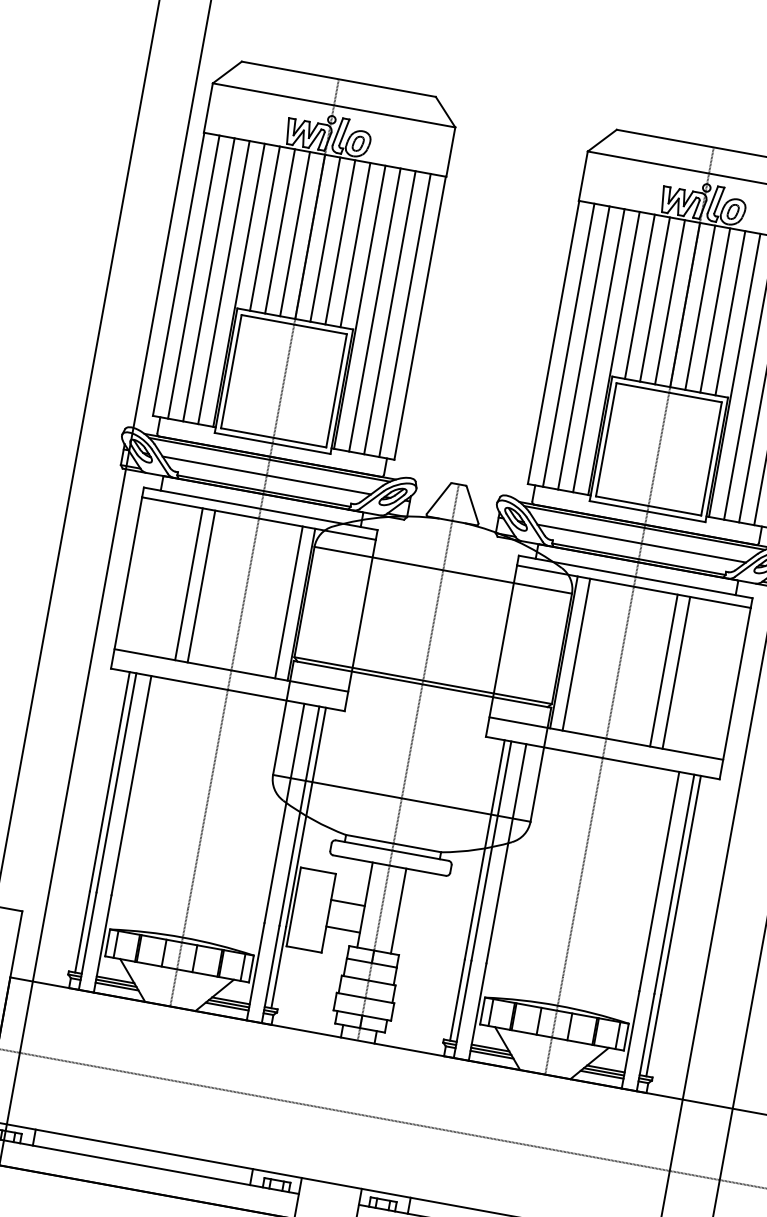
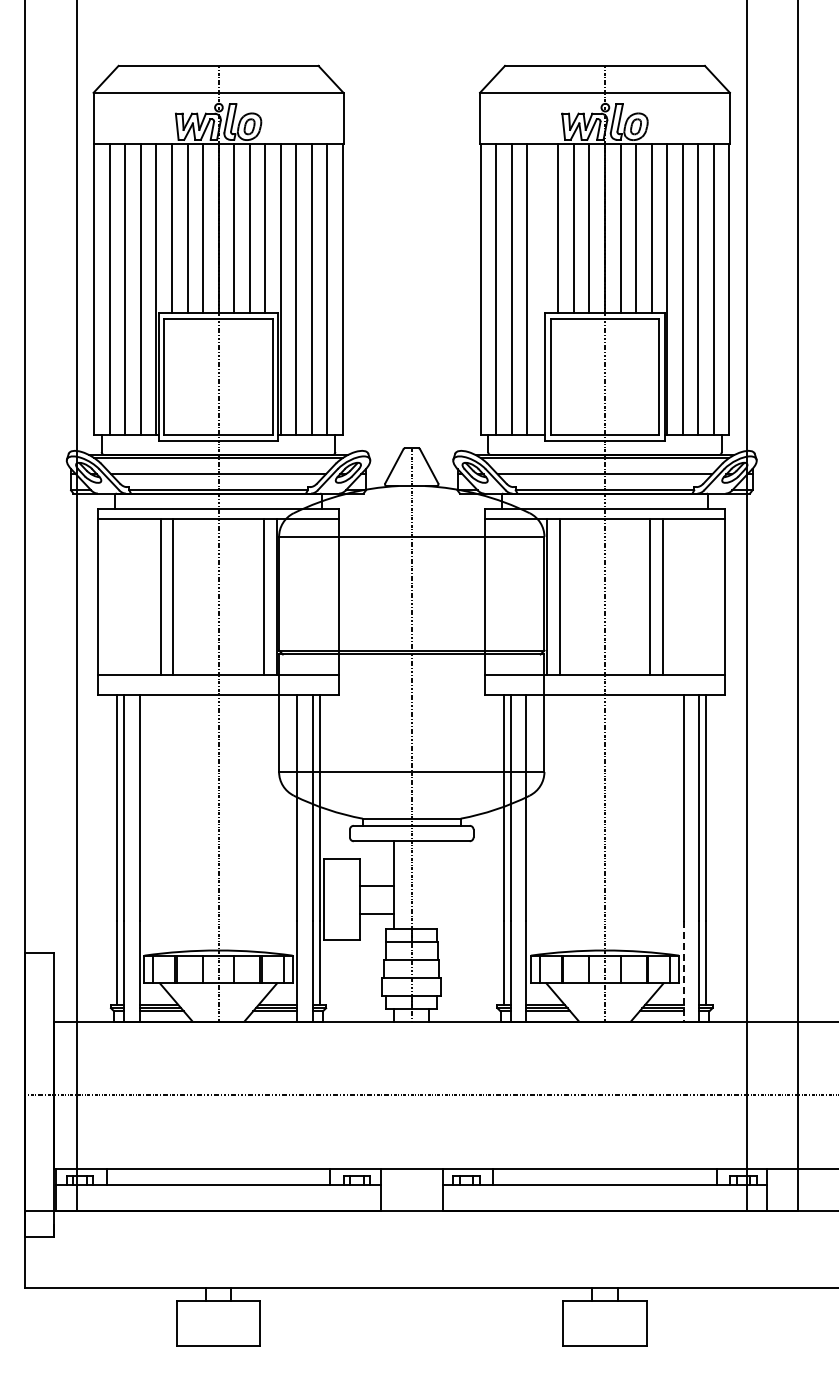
line: (613, 353) -> (542, 289), removed
line: (399, 910) -> (429, 884), removed
line: (630, 1039) -> (683, 971), solid -> dashed

